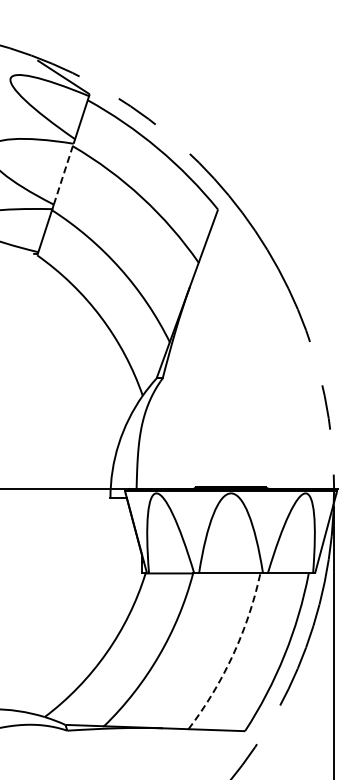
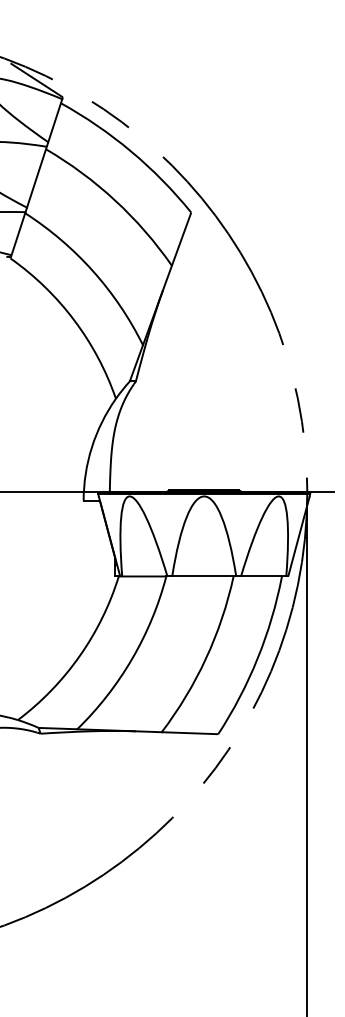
line: (64, 173) -> (37, 176), dashed -> solid
arc: (233, 655) -> (206, 658), dashed -> solid

